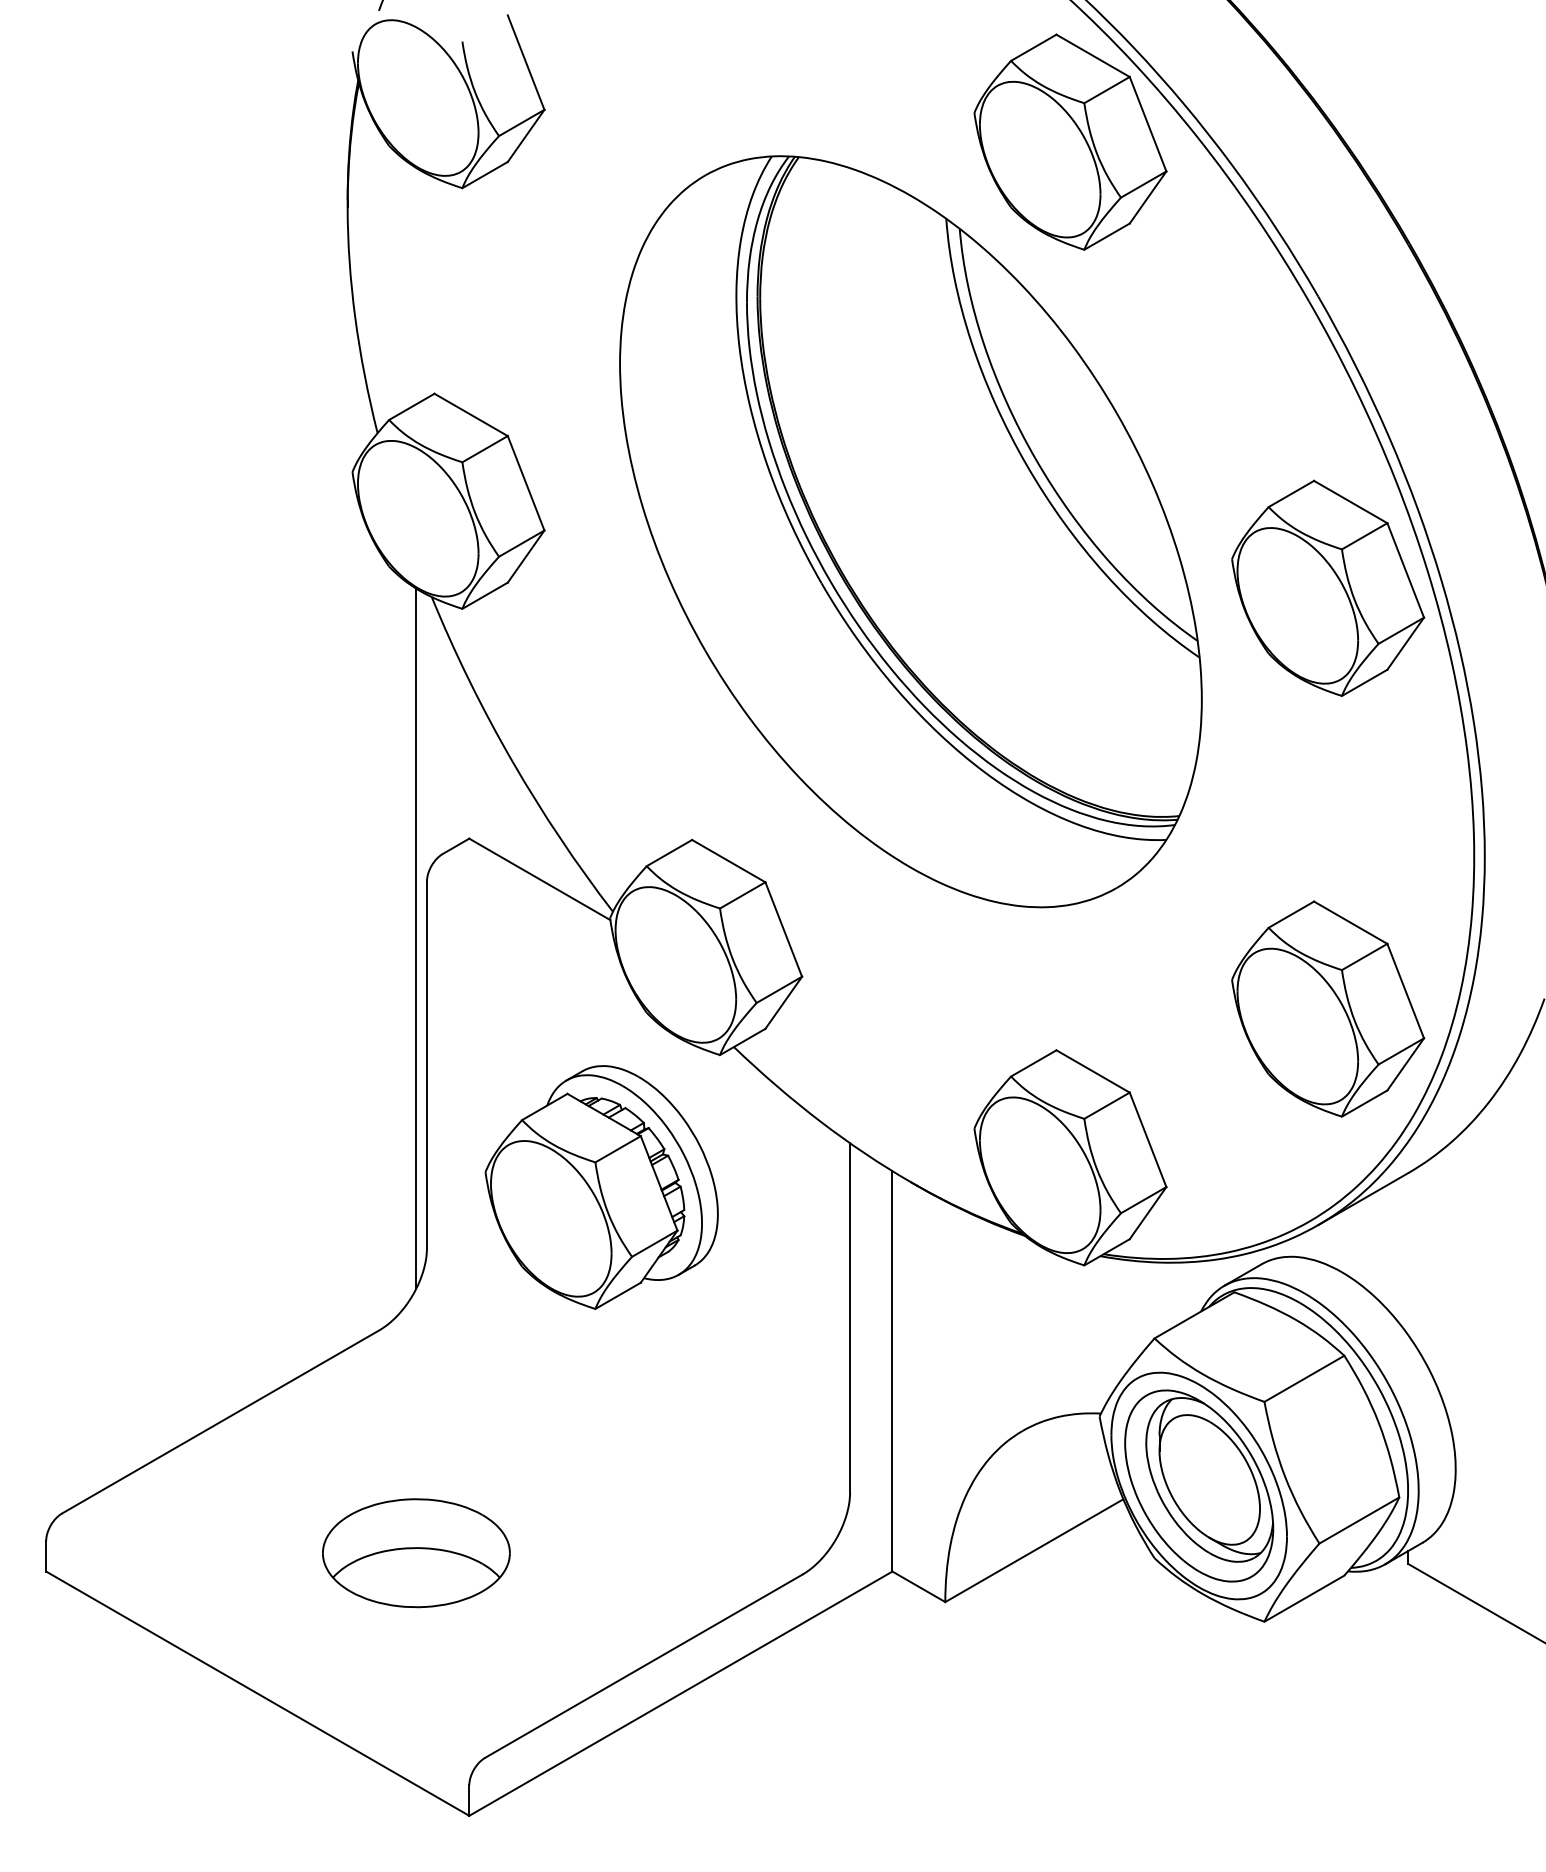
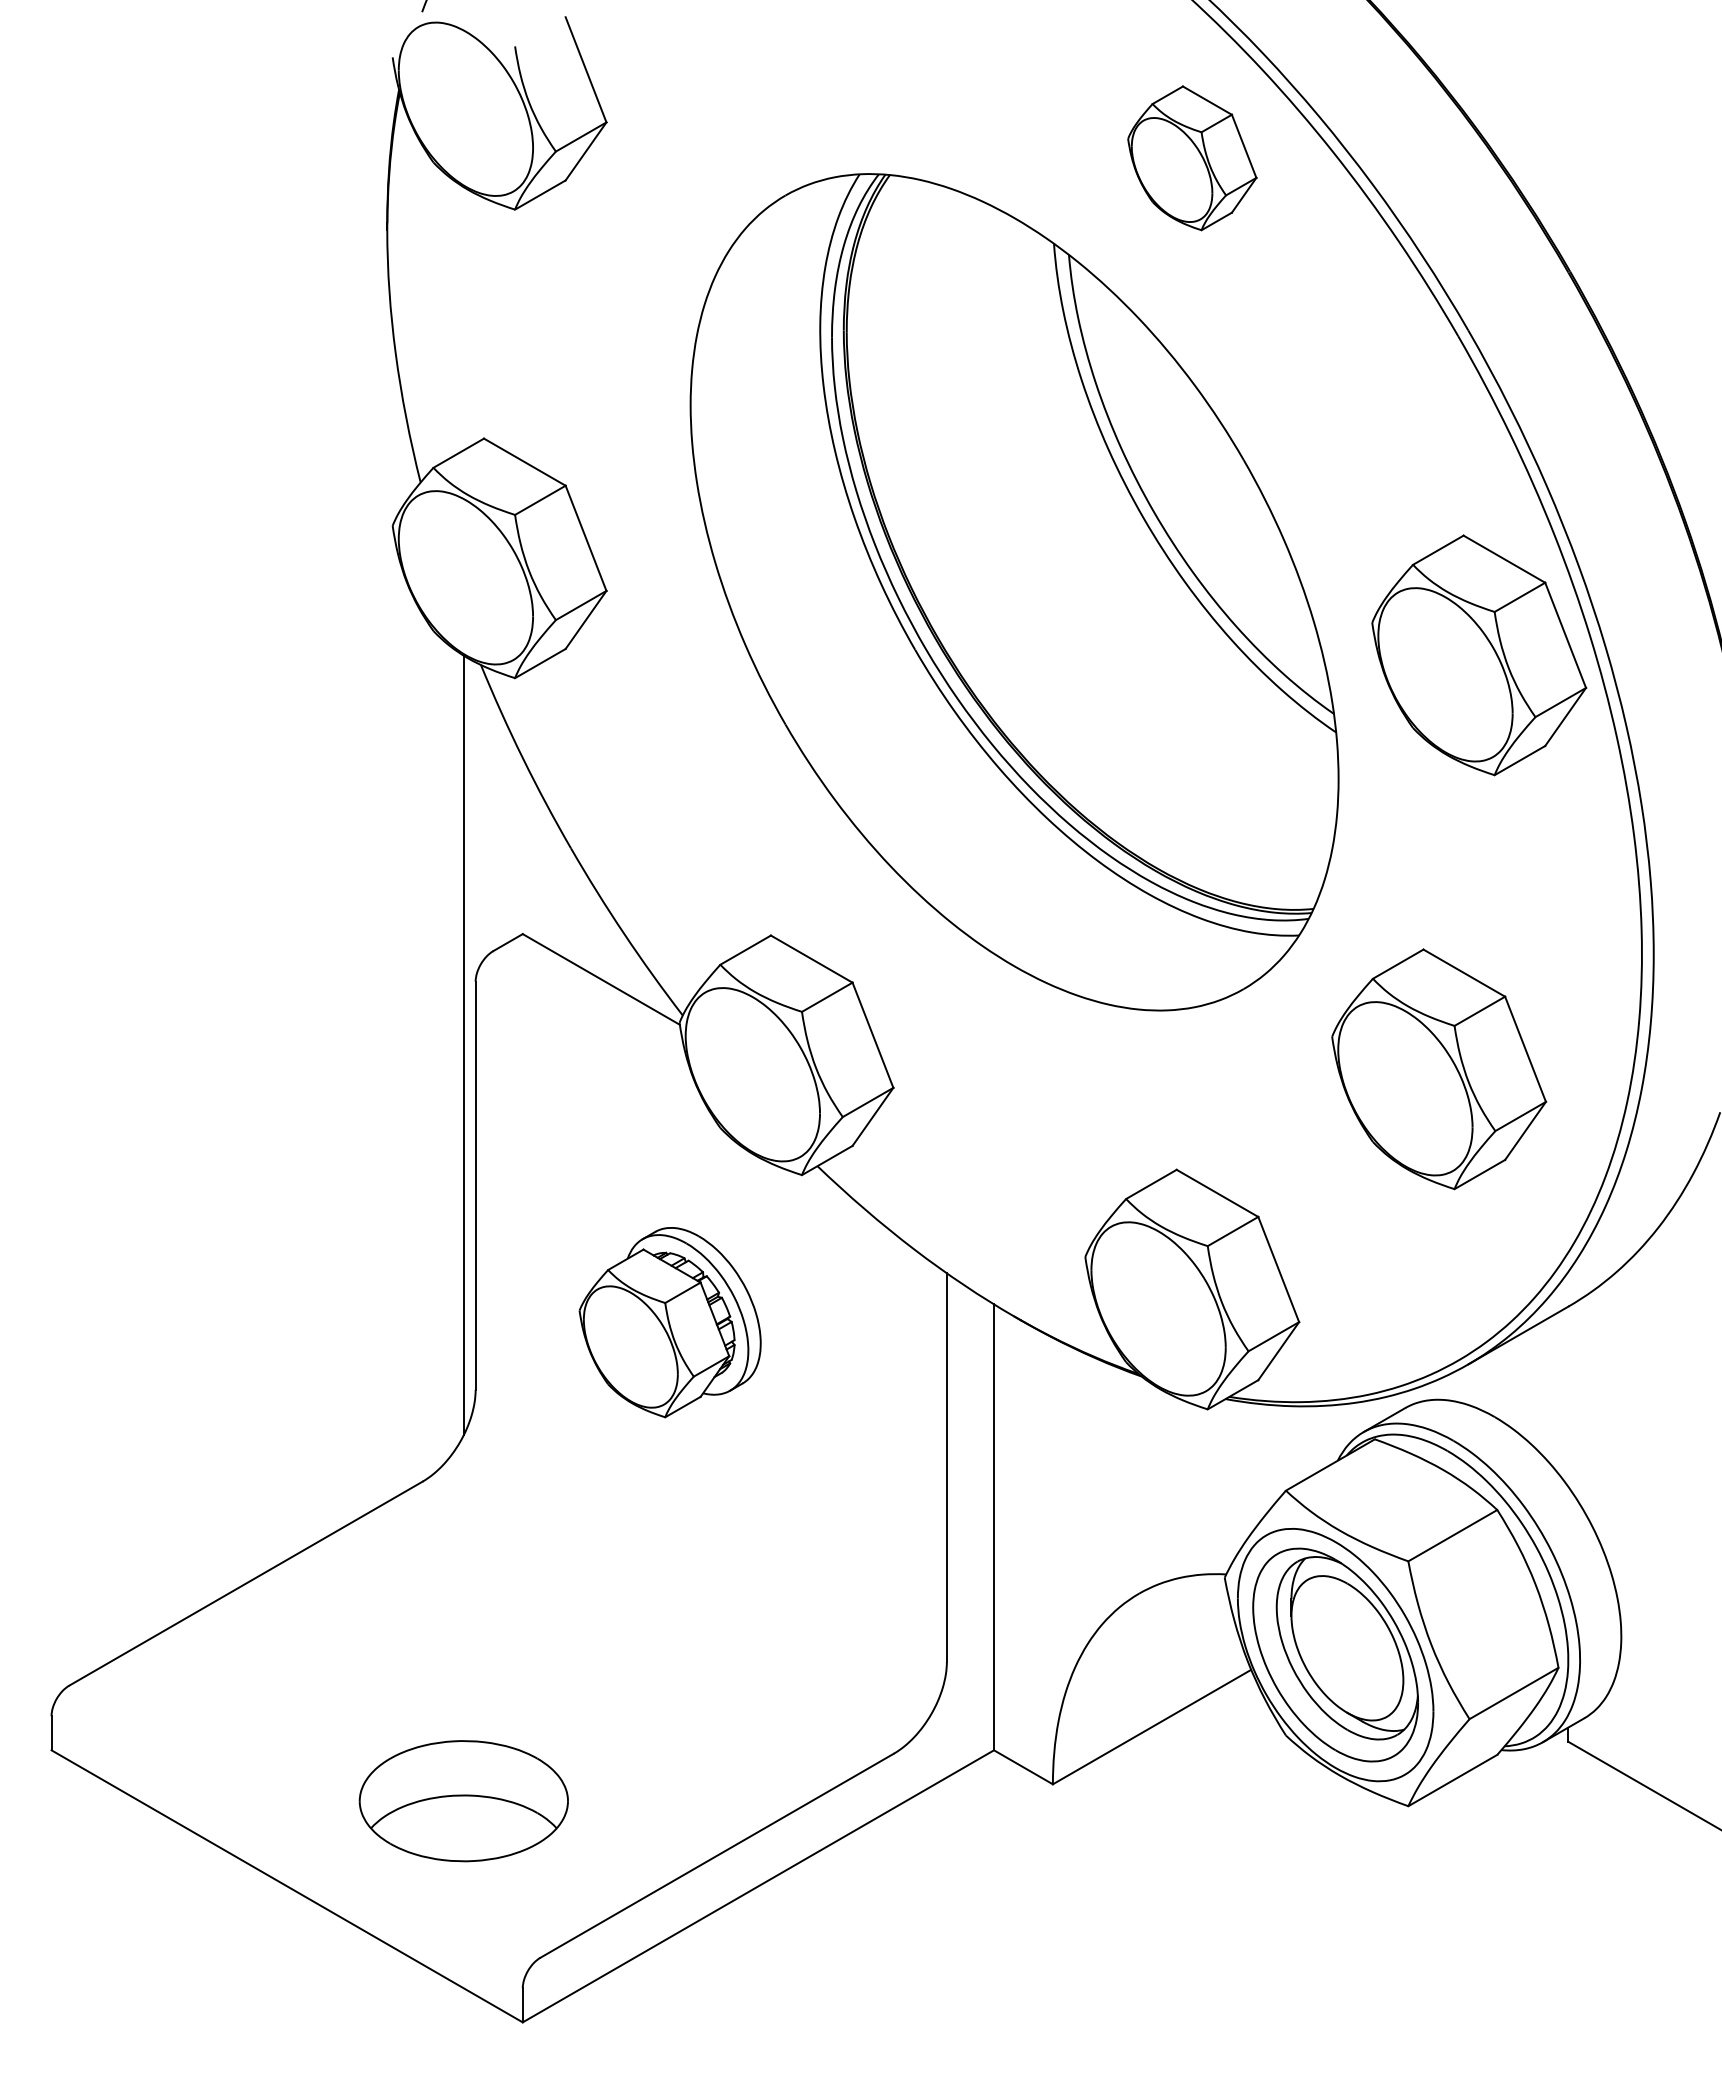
part: (1070, 141) -> (1192, 157), size x0.6
part: (1328, 1008) -> (1439, 1068), moved
part: (601, 1187) -> (670, 1322), size x0.7
part: (416, 1553) -> (463, 1801), moved

